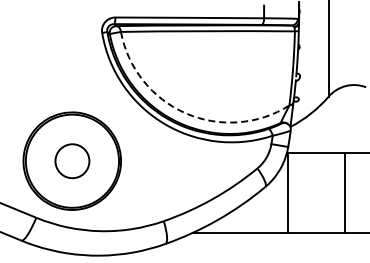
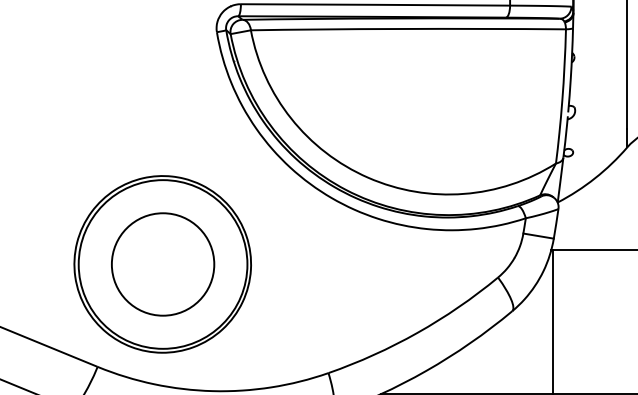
arc: (185, 113) -> (367, 178), dashed -> solid
circle: (72, 160) -> (163, 263), size x1.67

